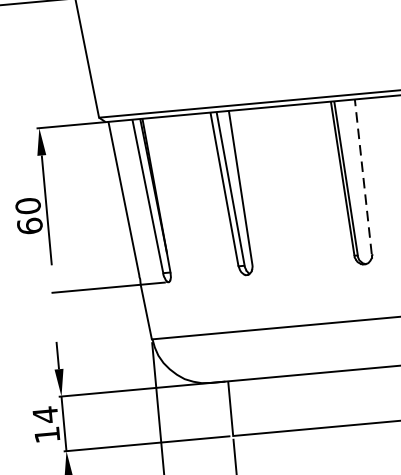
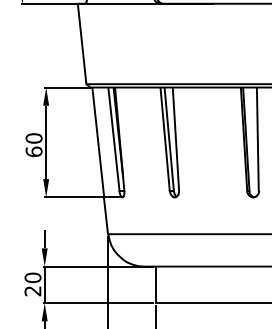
line: (362, 177) -> (257, 139), dashed -> solid
fill: (53, 279) -> (46, 188), added
text: (45, 425) -> (32, 284), 14 -> 20

